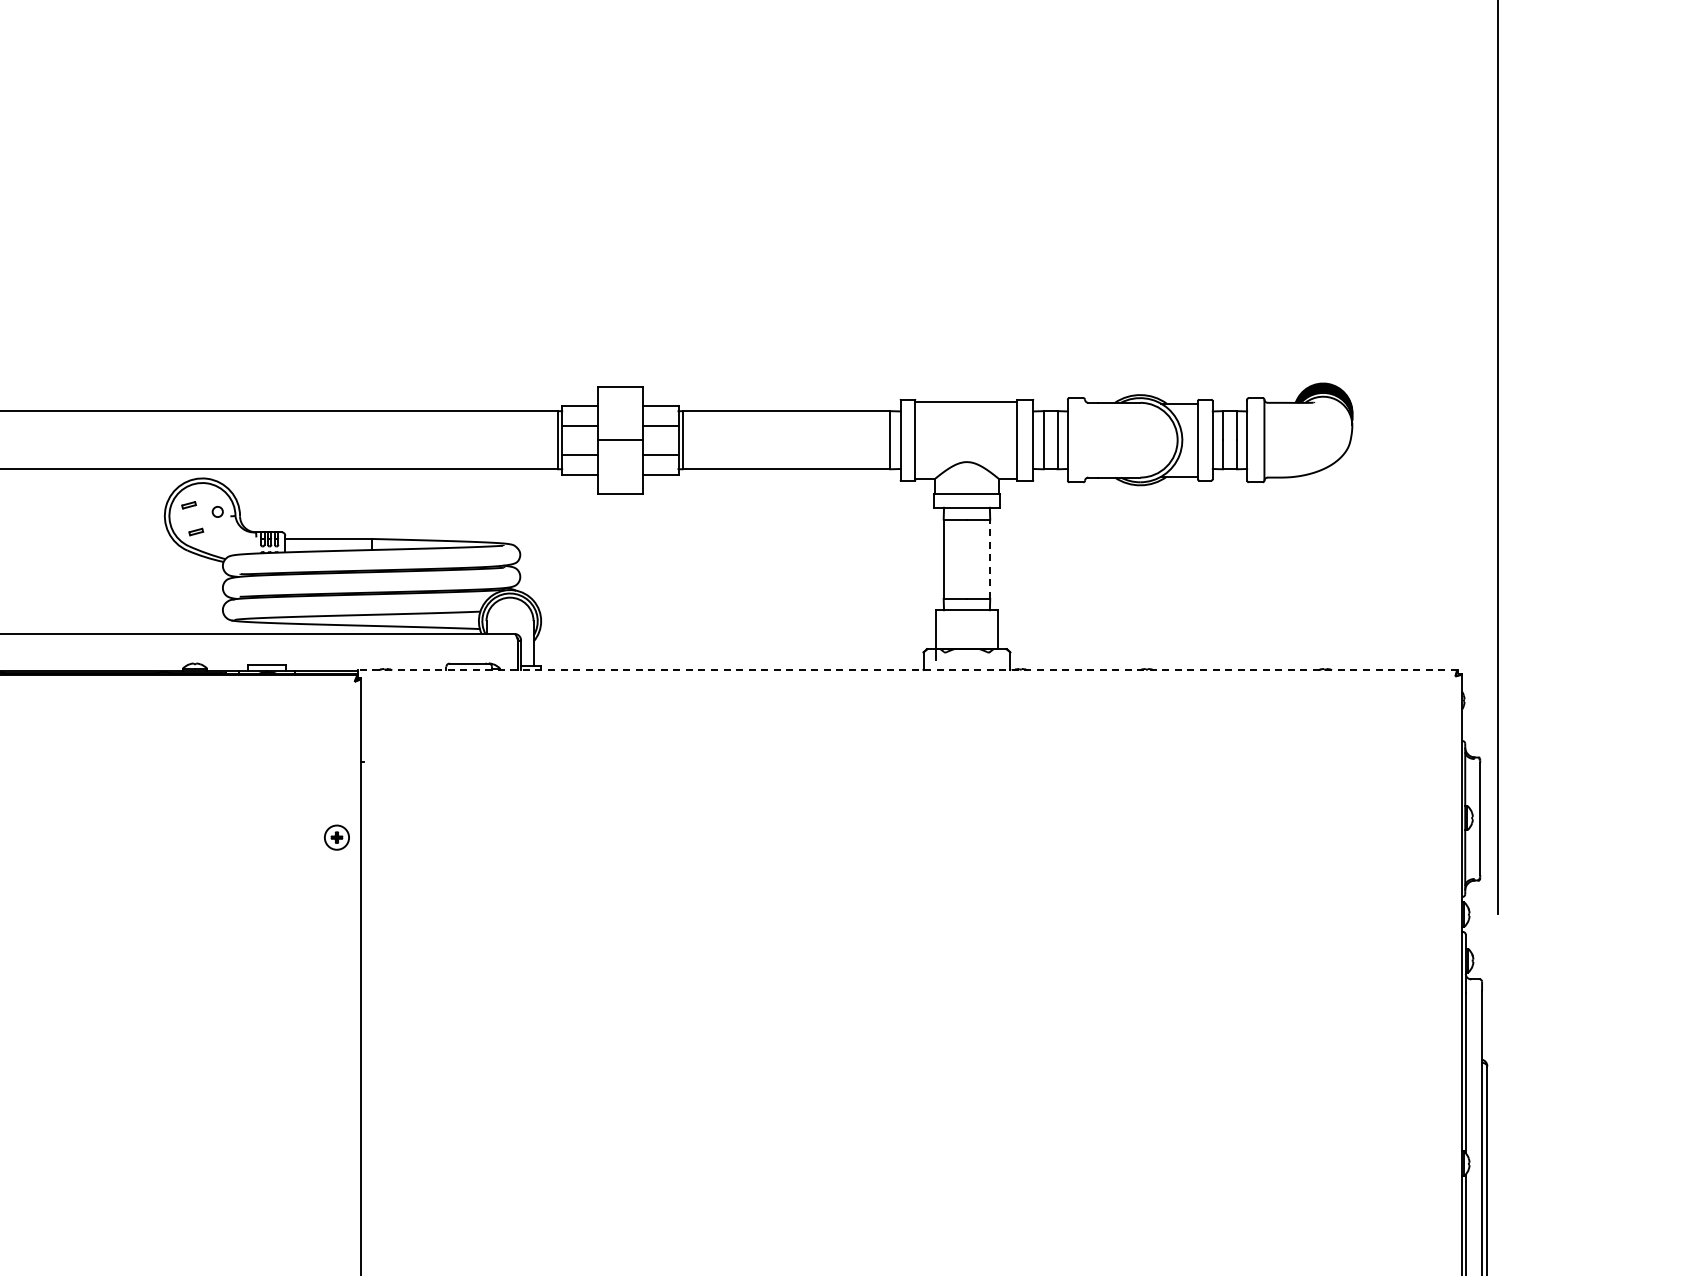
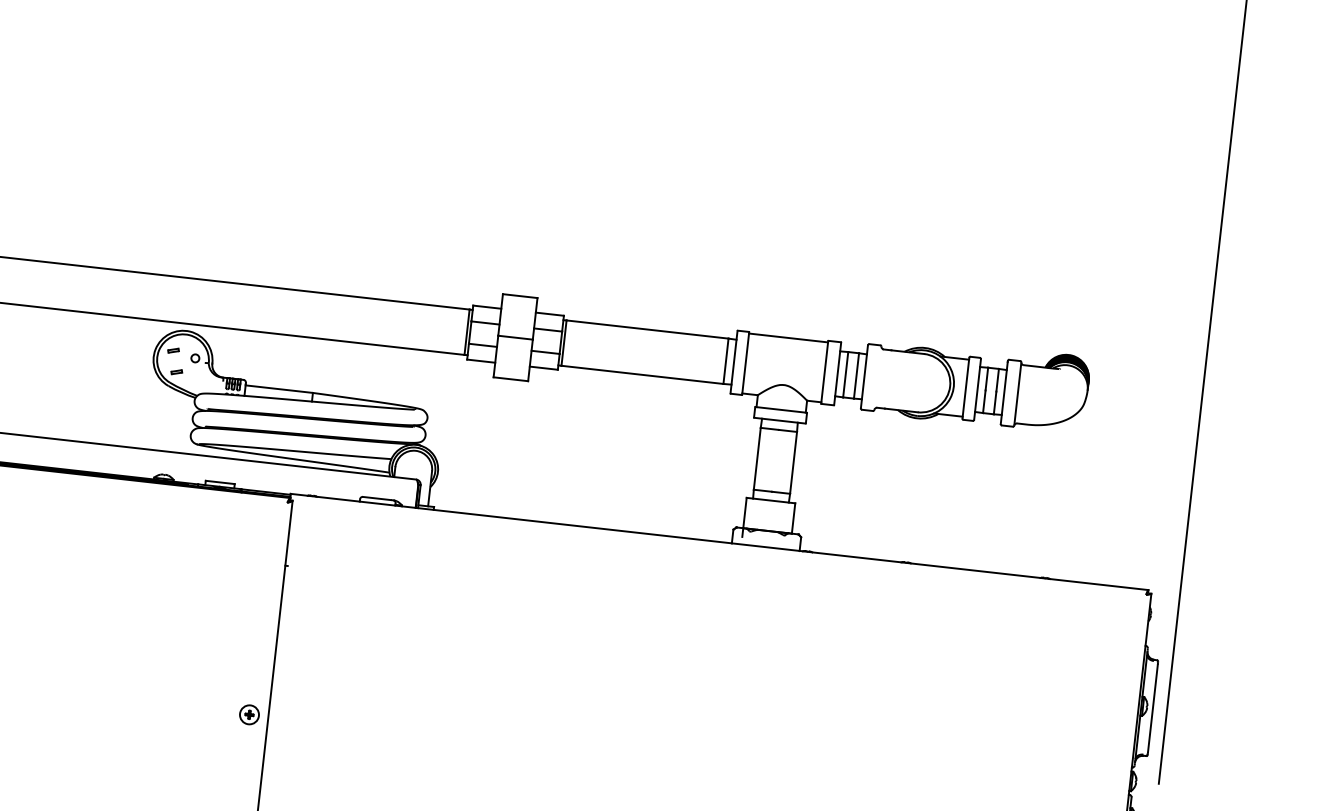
line: (990, 559) -> (793, 463), dashed -> solid
line: (907, 669) -> (719, 541), dashed -> solid
part: (336, 837) -> (249, 714), moved

